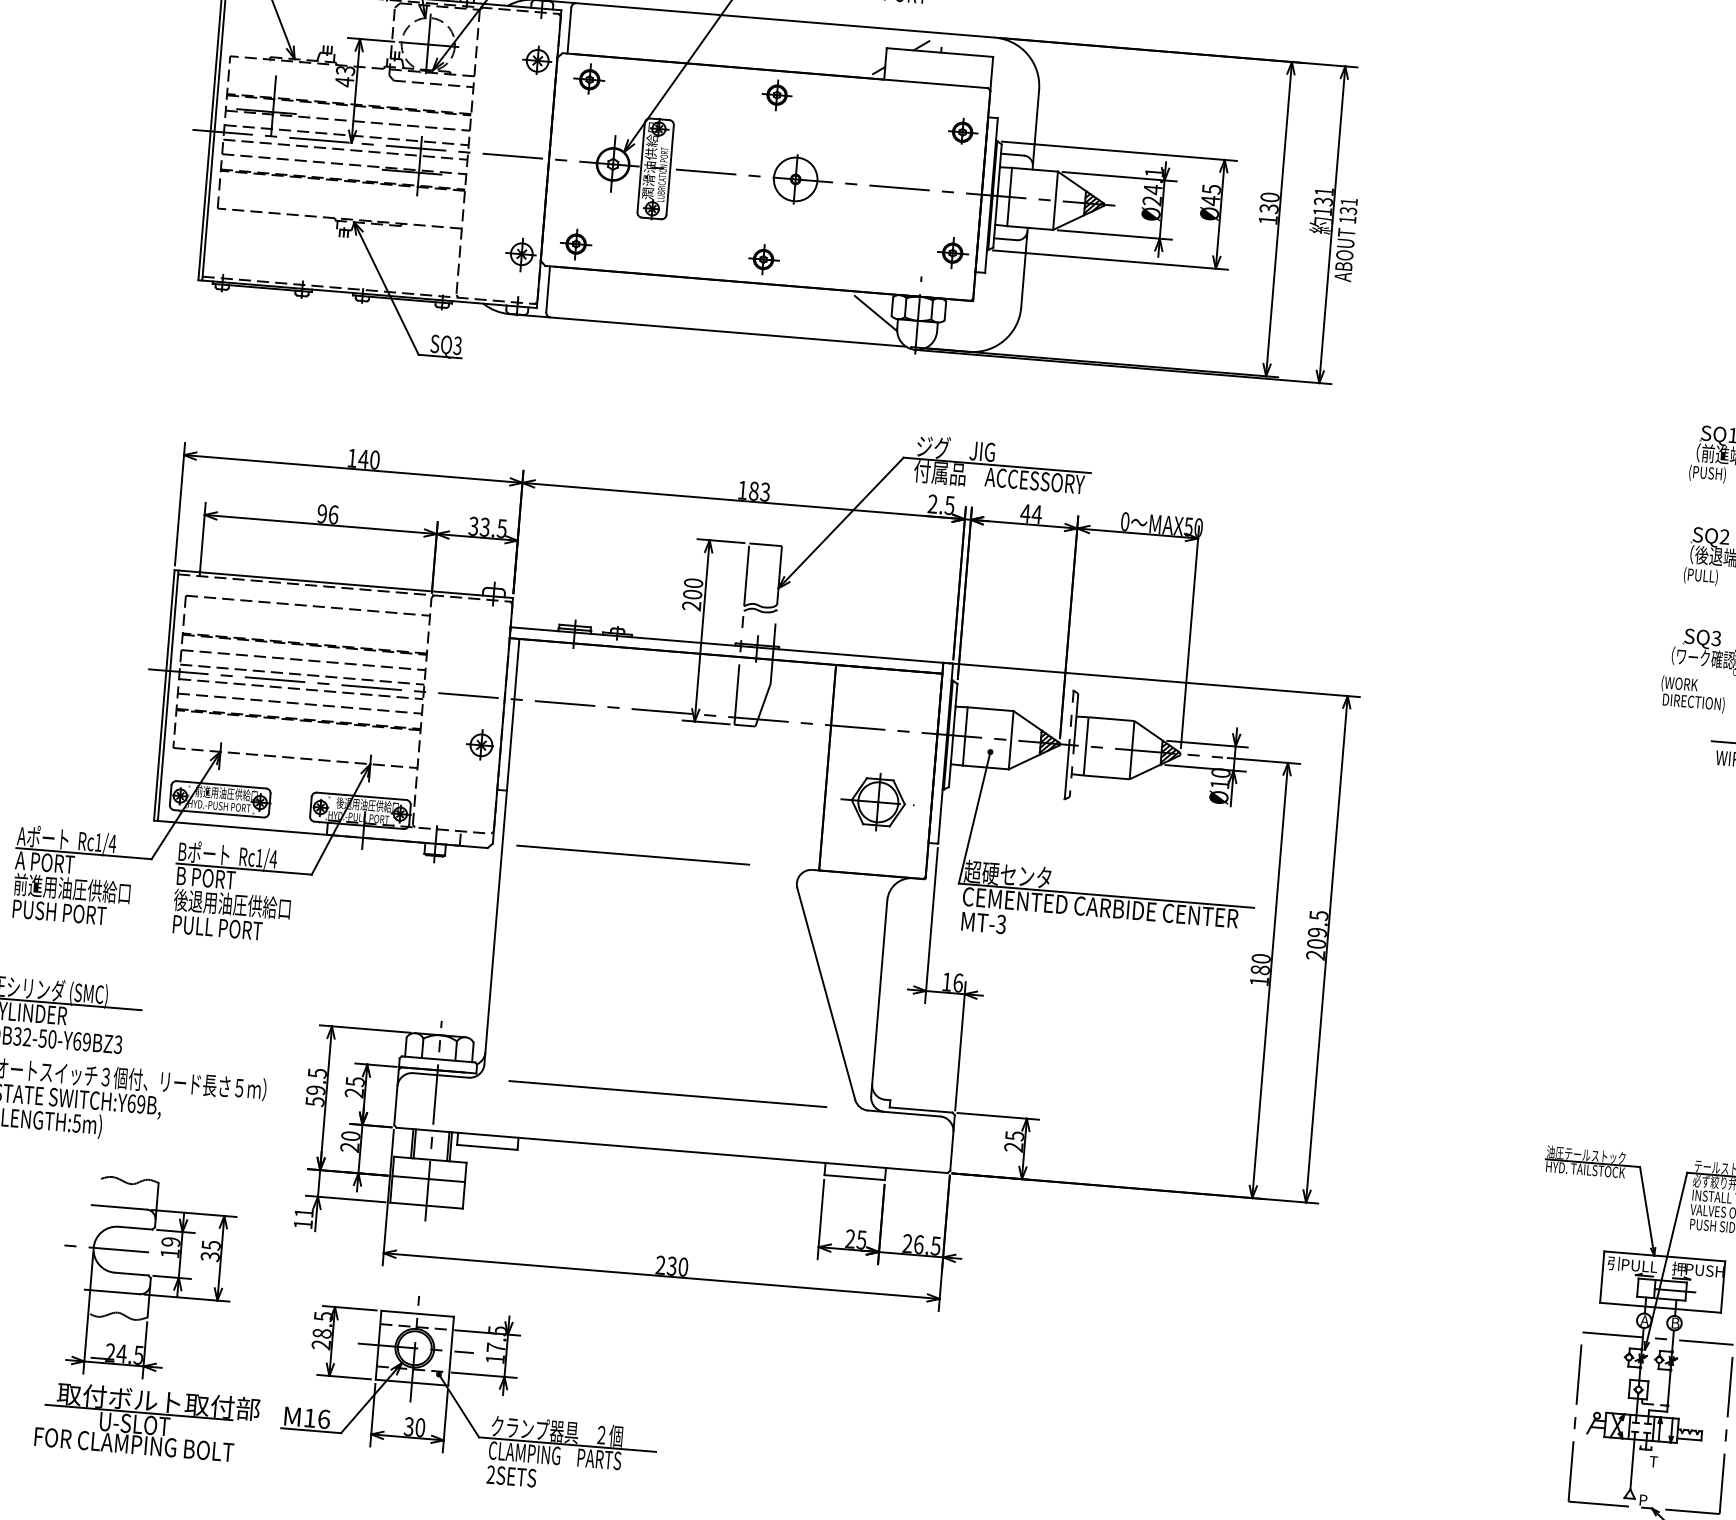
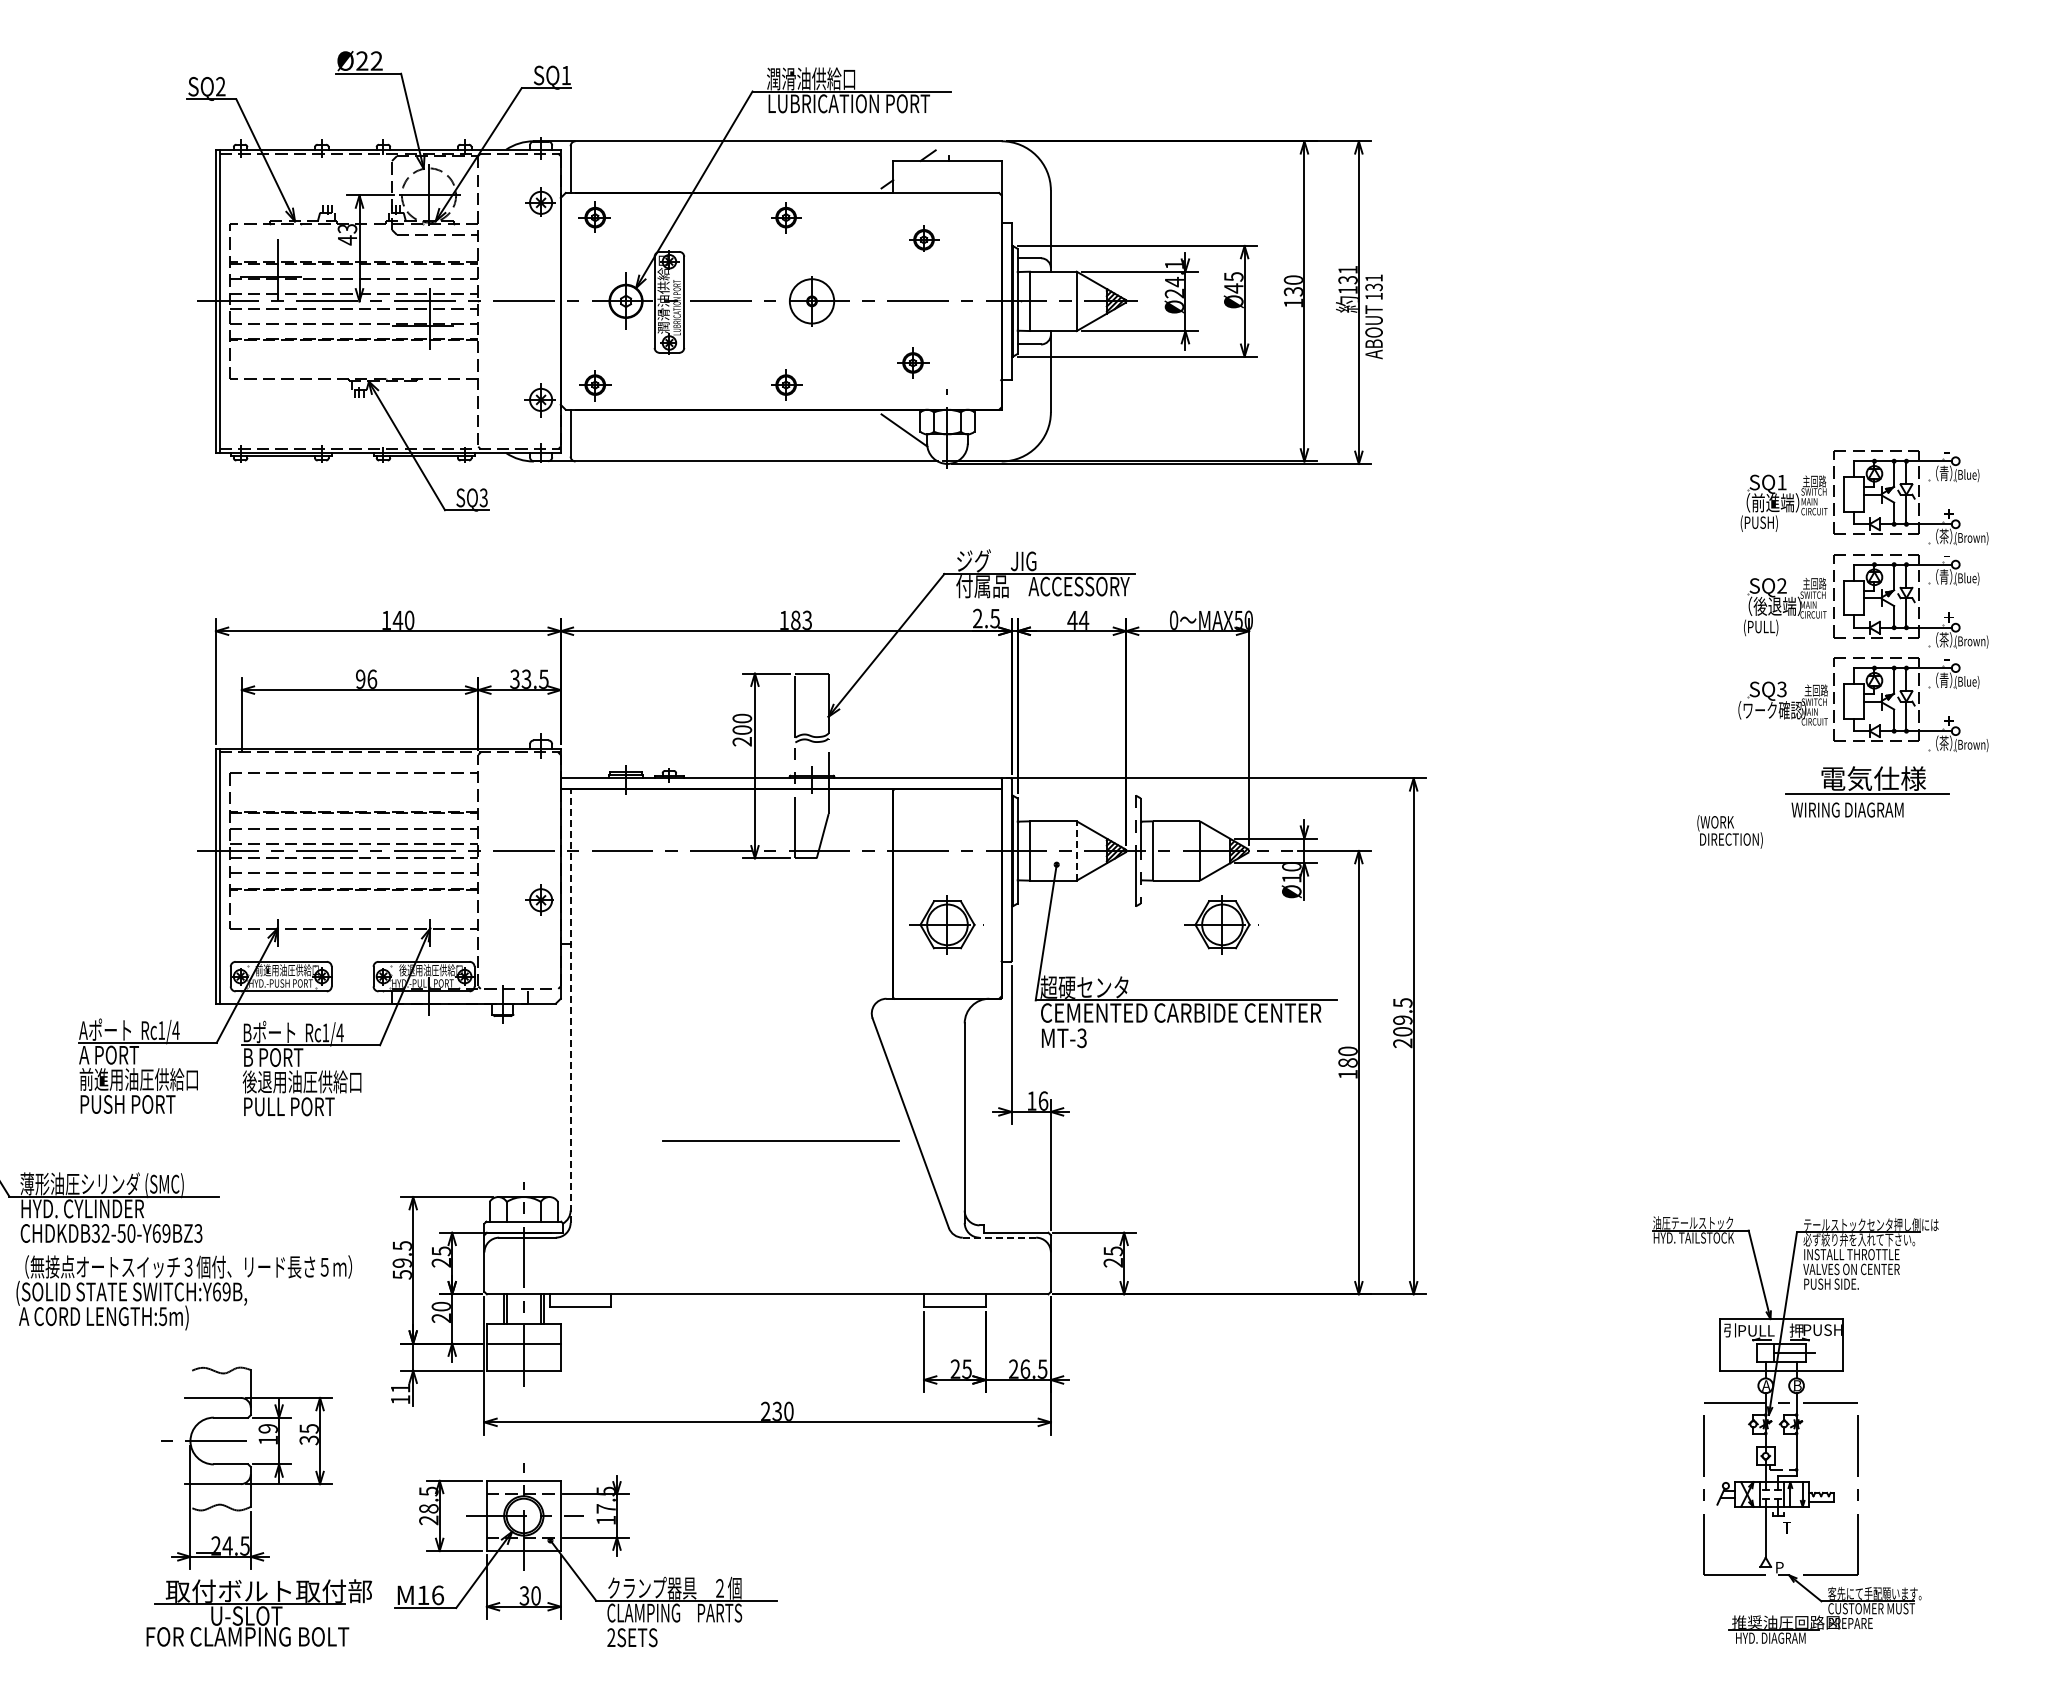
part: (963, 131) -> (924, 238), moved
part: (953, 252) -> (913, 362), moved
text: (1692, 693) -> (1729, 831), moved
line: (1010, 739) -> (1076, 850), solid -> dashed
part: (1147, 824) -> (1221, 924), added
line: (501, 851) -> (570, 1005), solid -> dashed
line: (632, 854) -> (780, 1140), moved
line: (667, 1093) -> (758, 1237), removed
line: (904, 1113) -> (999, 1237), solid -> dashed

